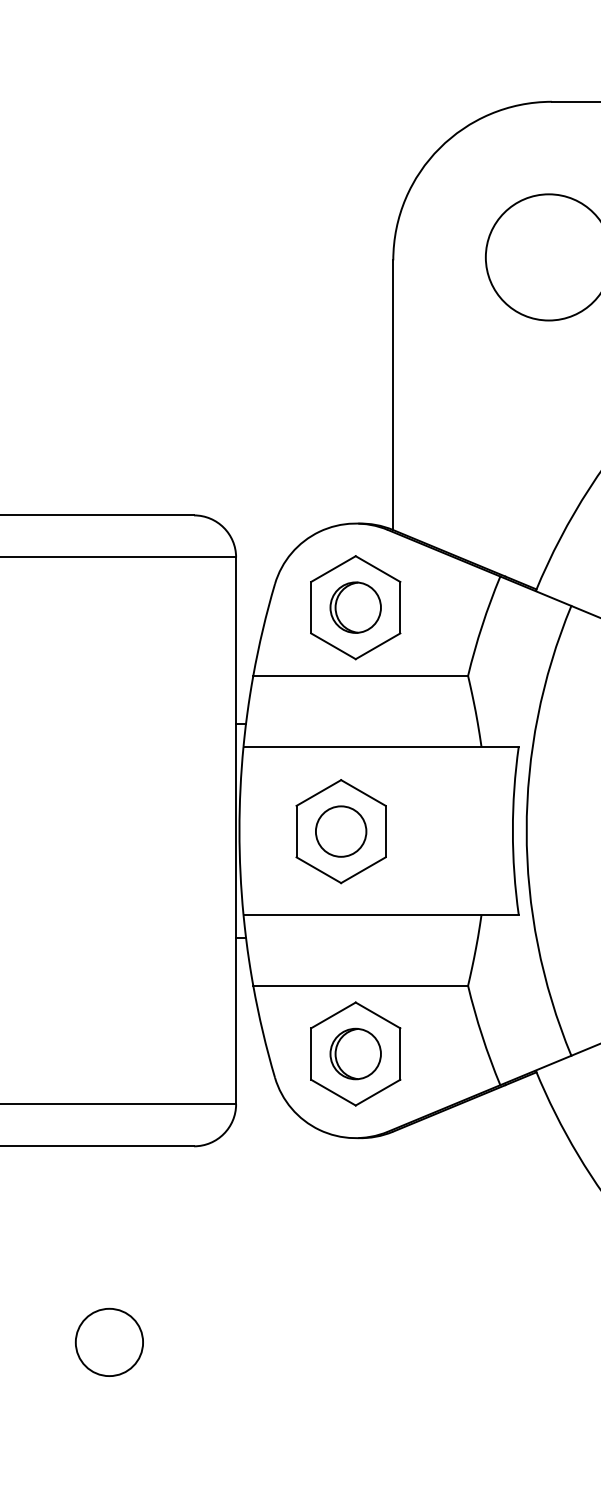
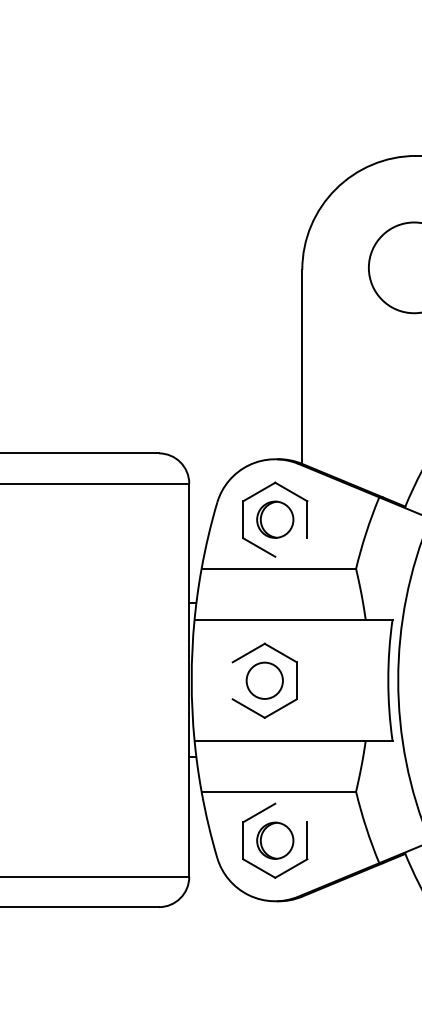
line: (377, 646) -> (290, 547), removed
line: (296, 831) -> (232, 680), removed
line: (377, 1015) -> (290, 813), removed

